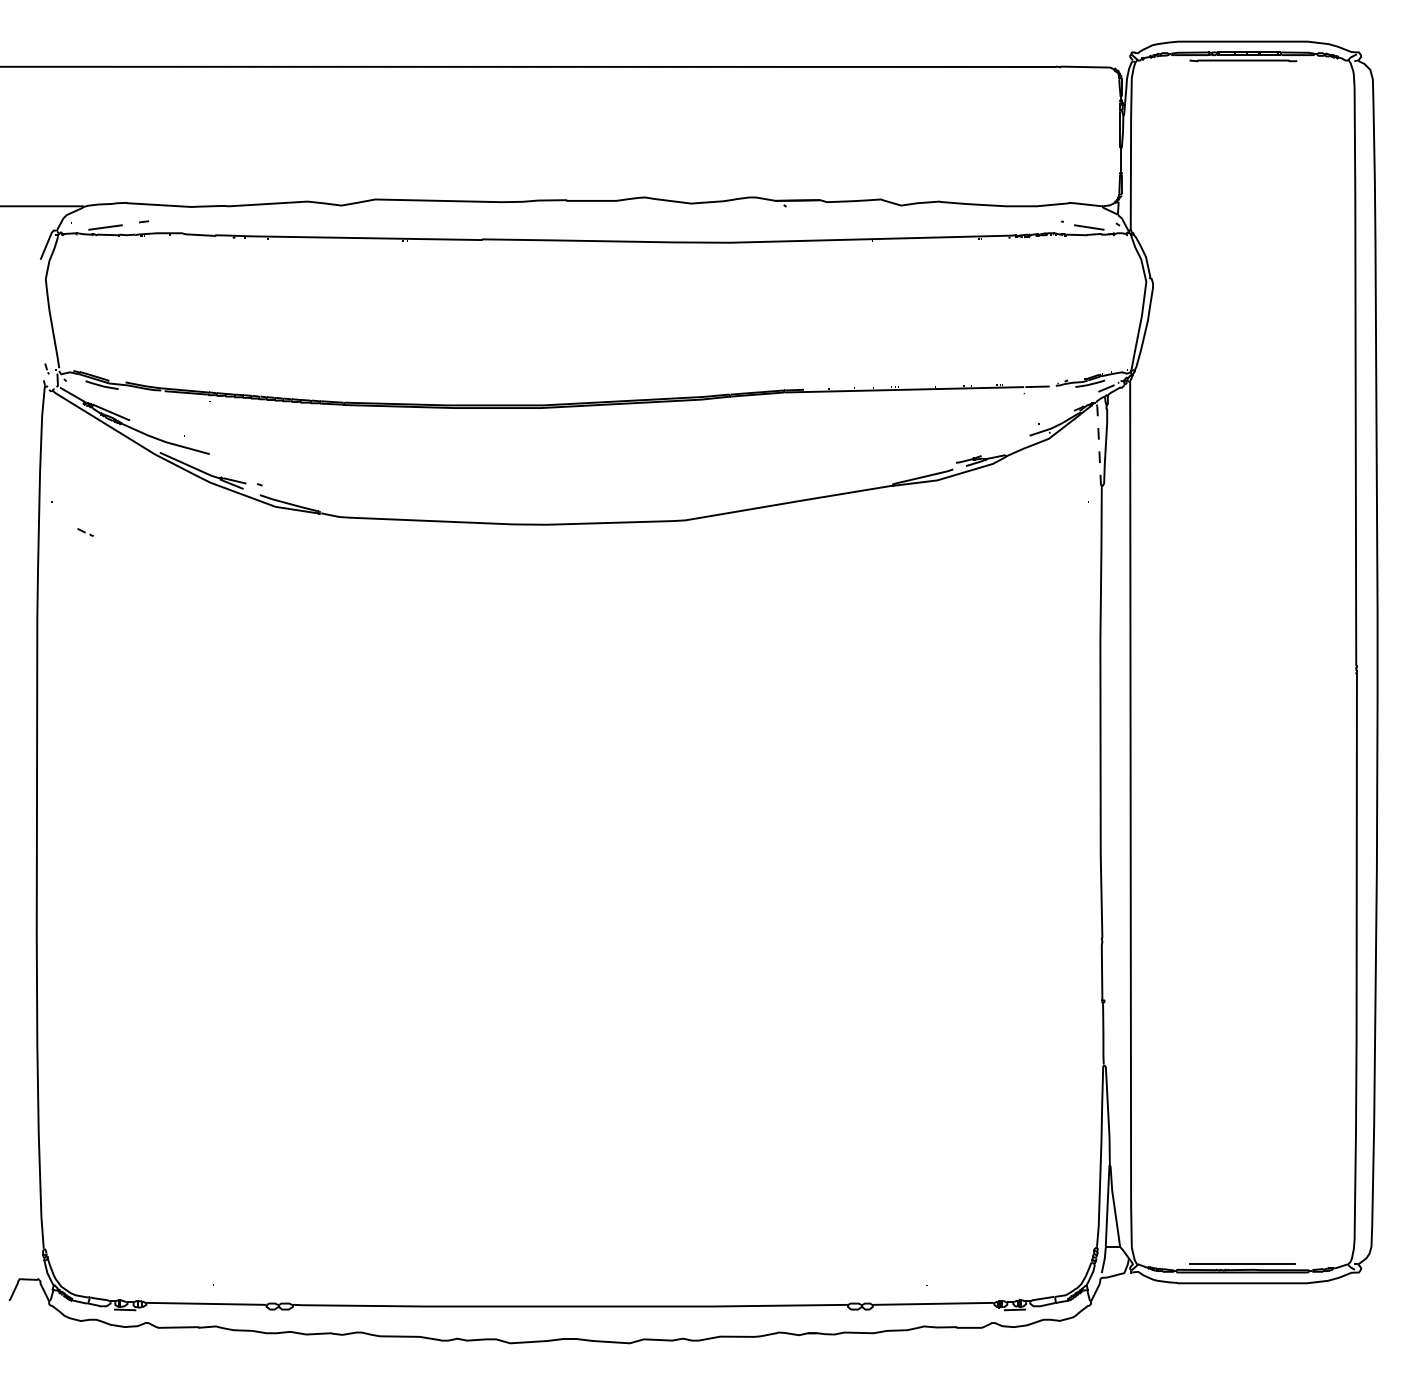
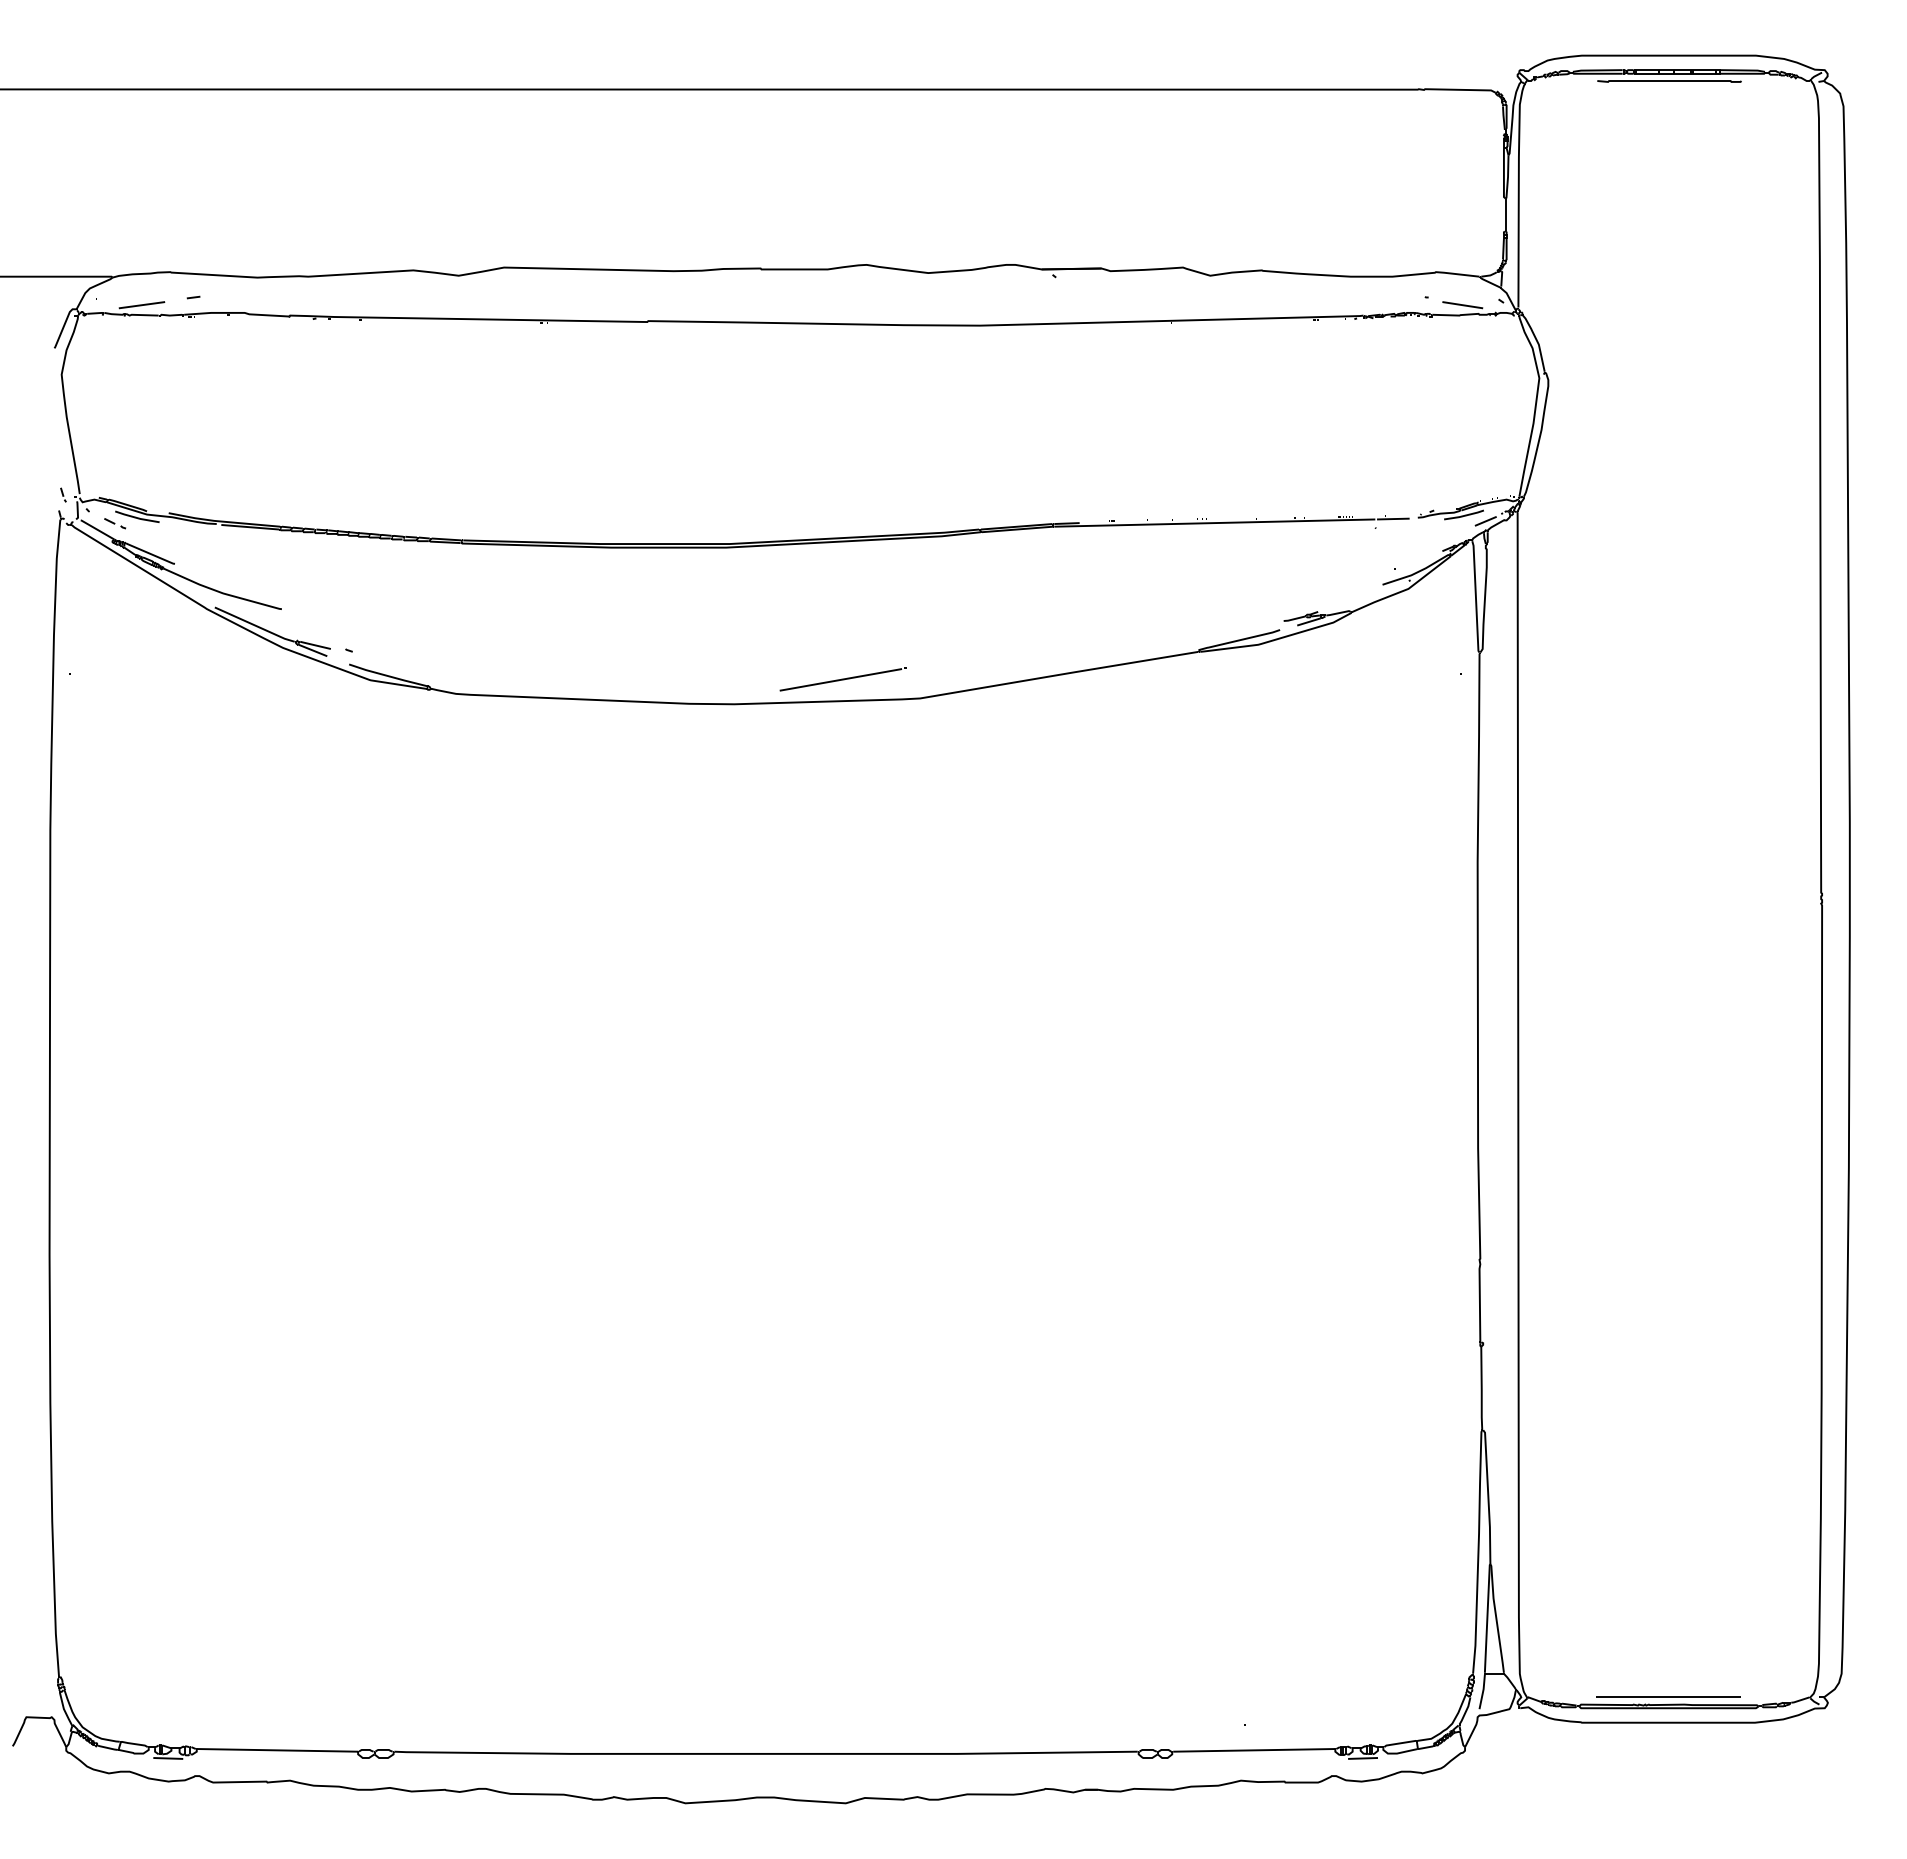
line: (1098, 445) -> (1475, 597), dashed -> solid
line: (627, 506) -> (842, 679), added
part: (85, 532) -> (115, 523), moved

